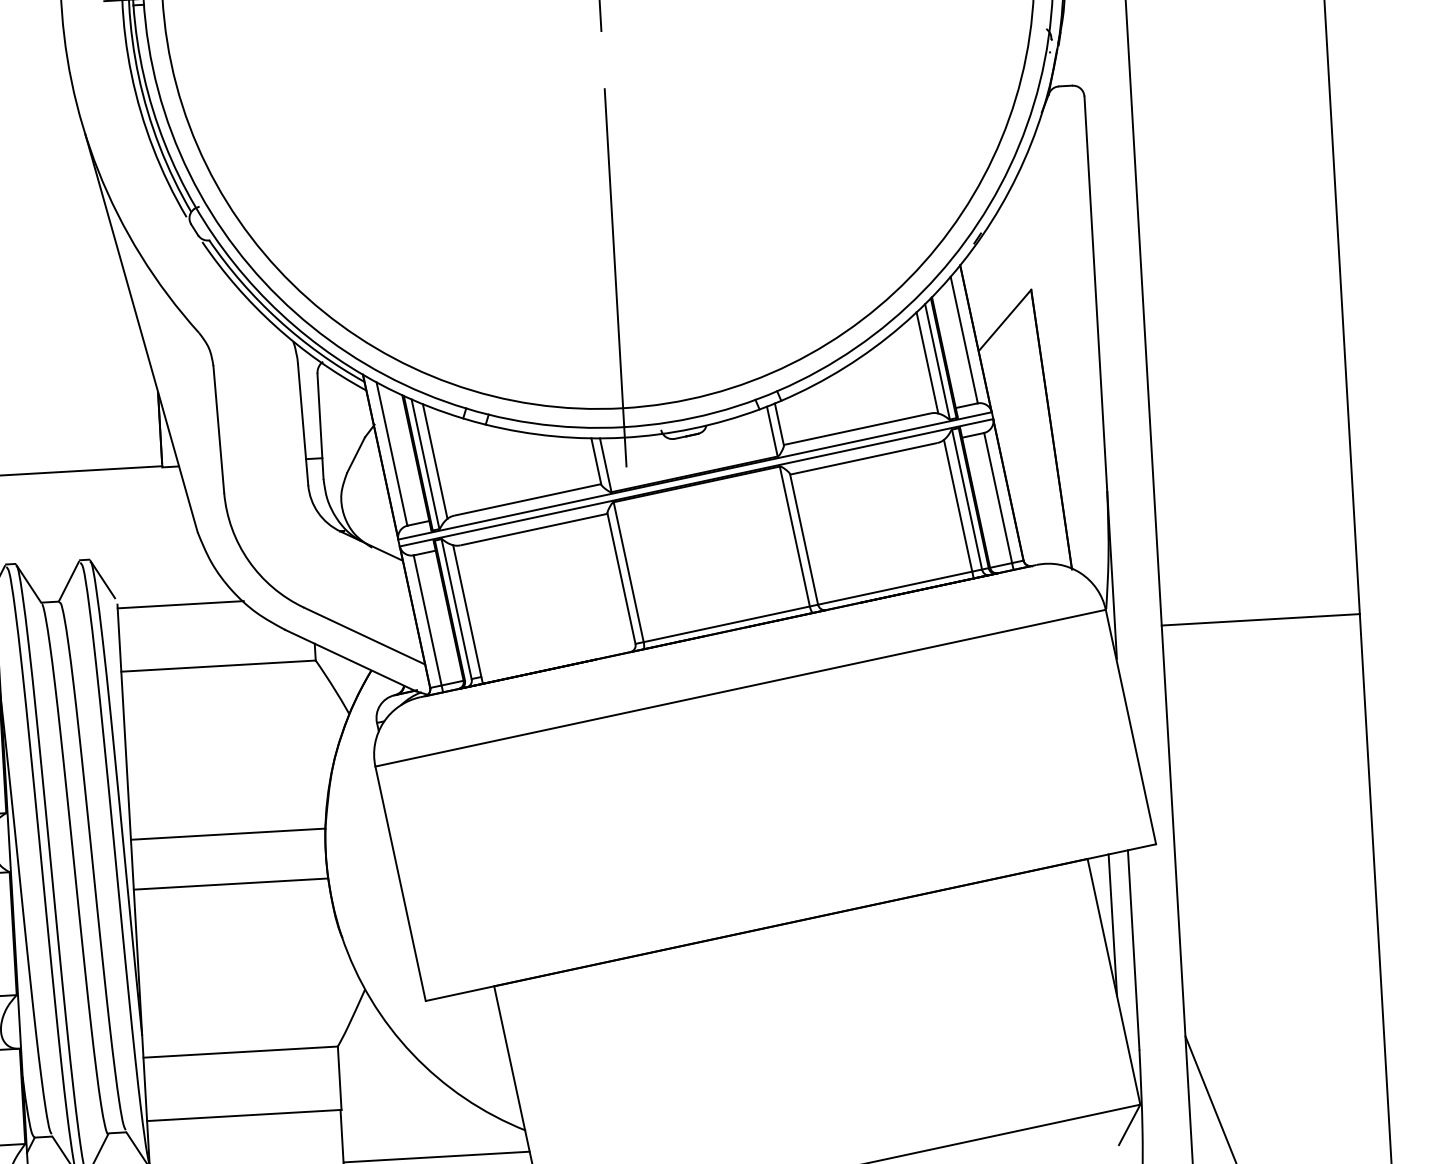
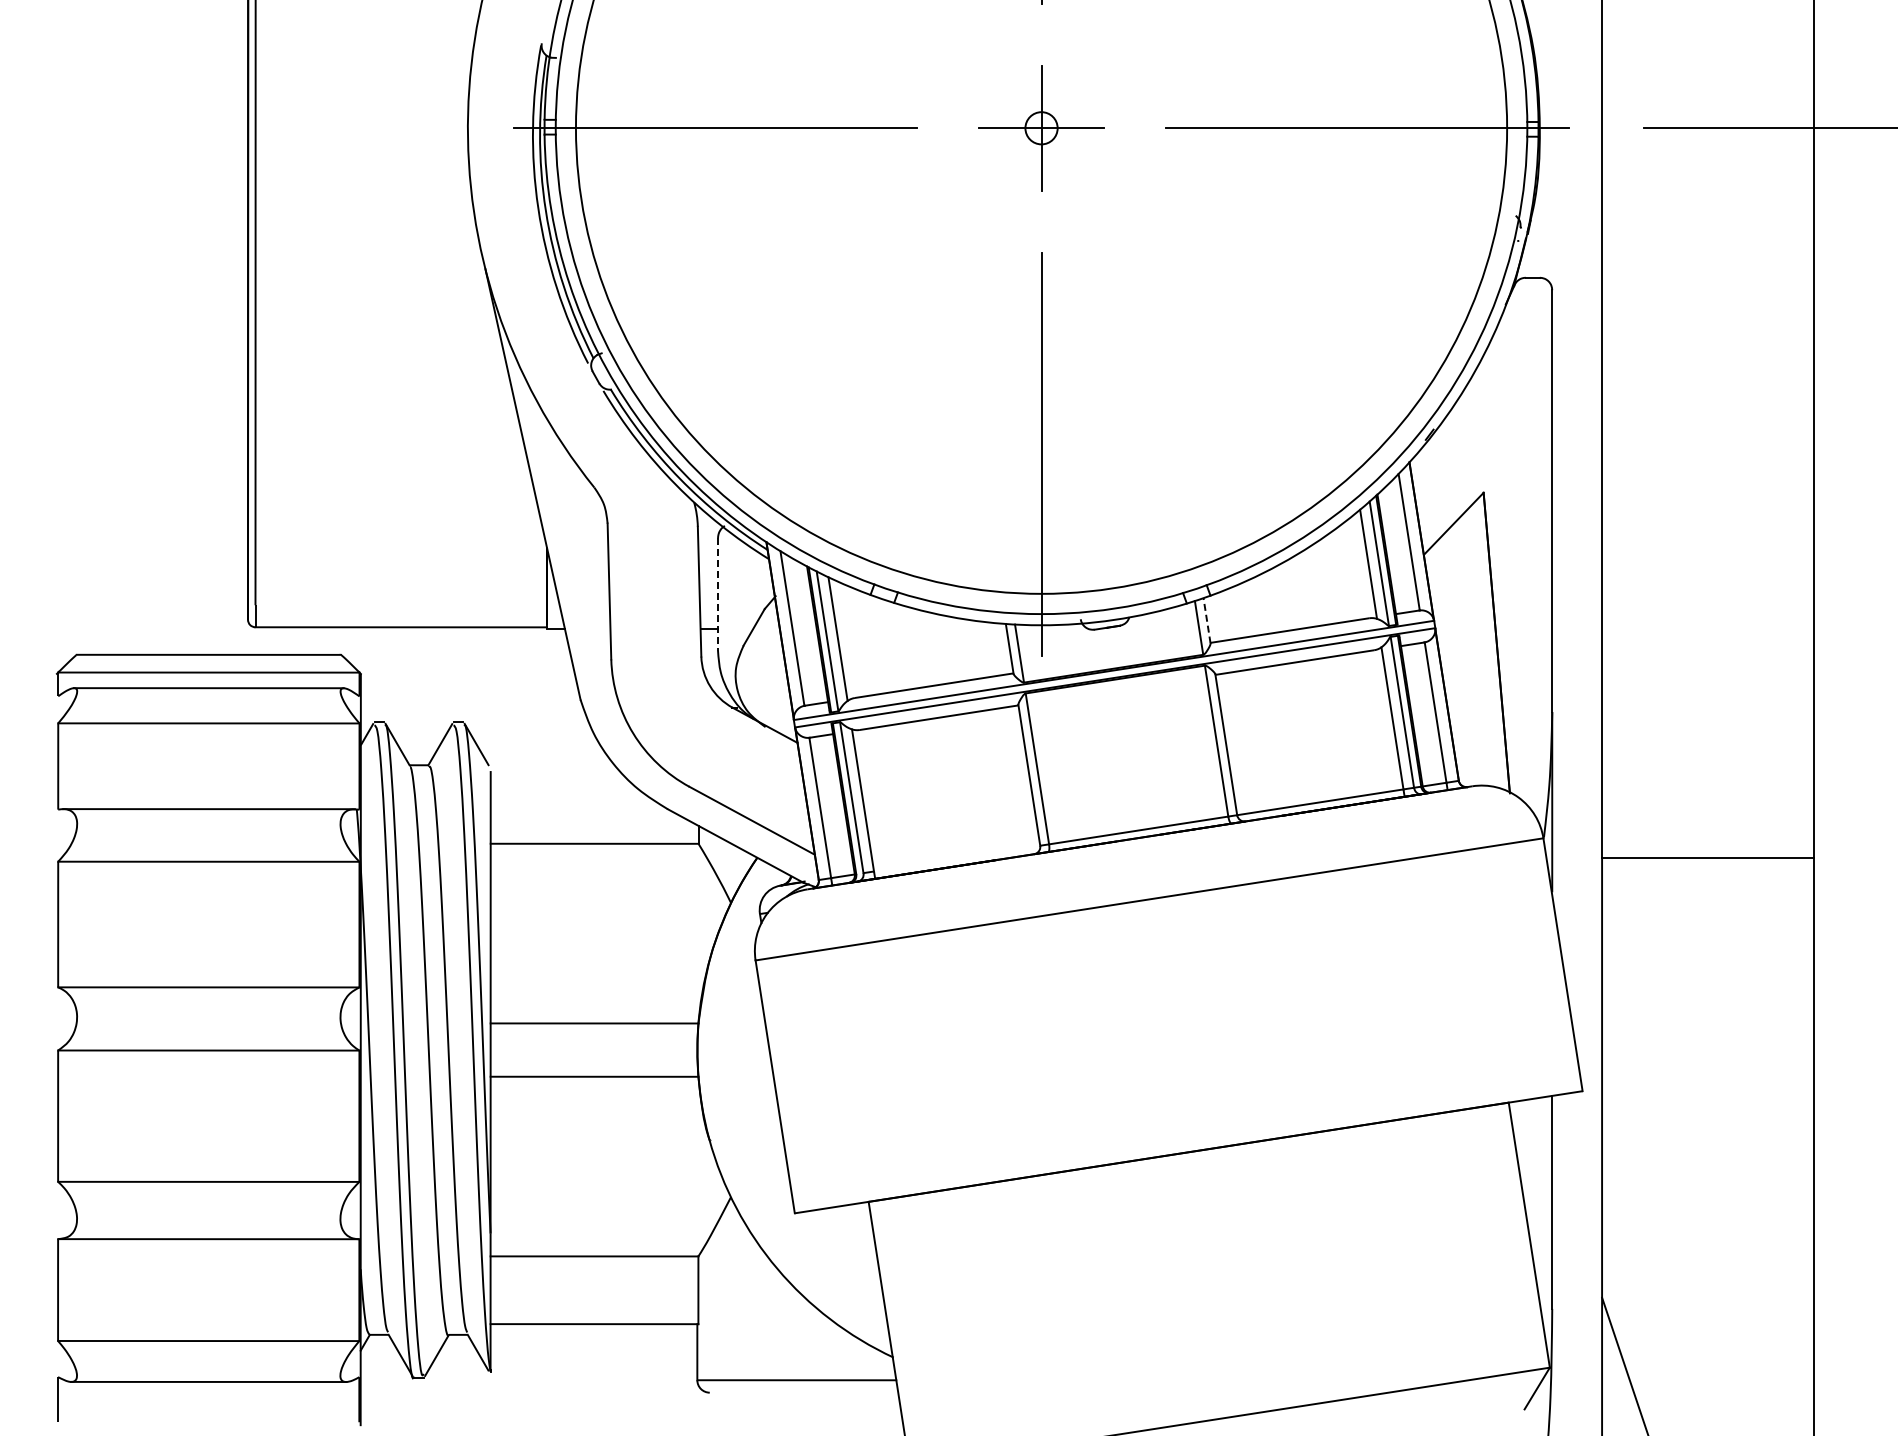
line: (779, 424) -> (1207, 620), solid -> dashed
line: (321, 427) -> (718, 595), solid -> dashed
line: (180, 605) -> (557, 776), removed
line: (1112, 924) -> (1531, 1174), removed

